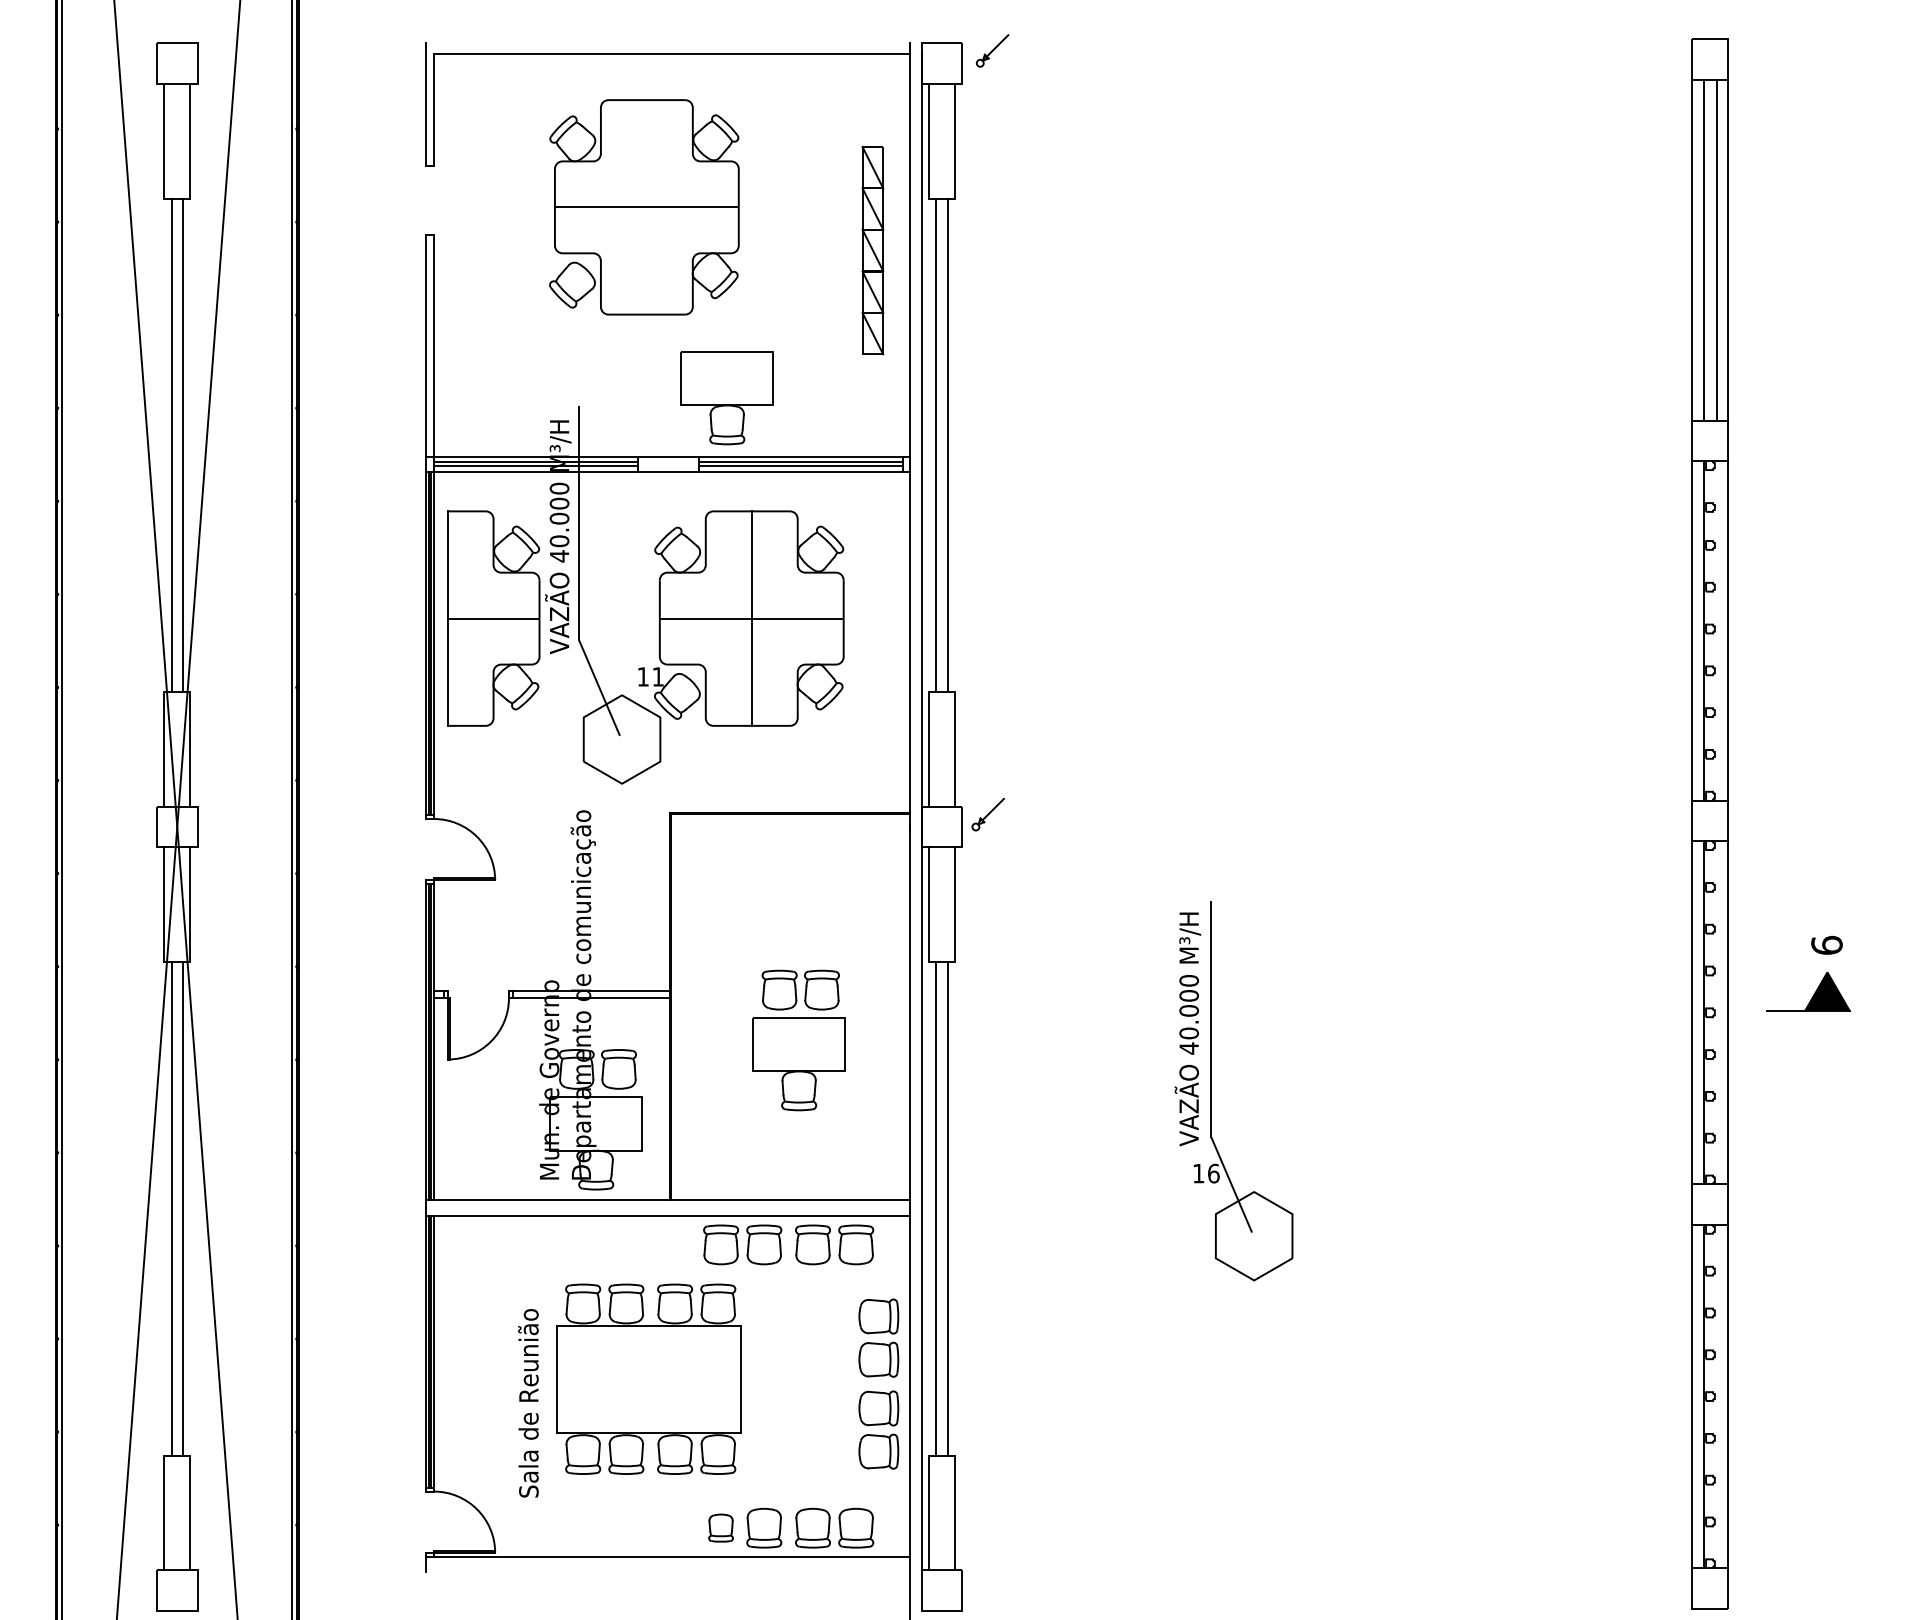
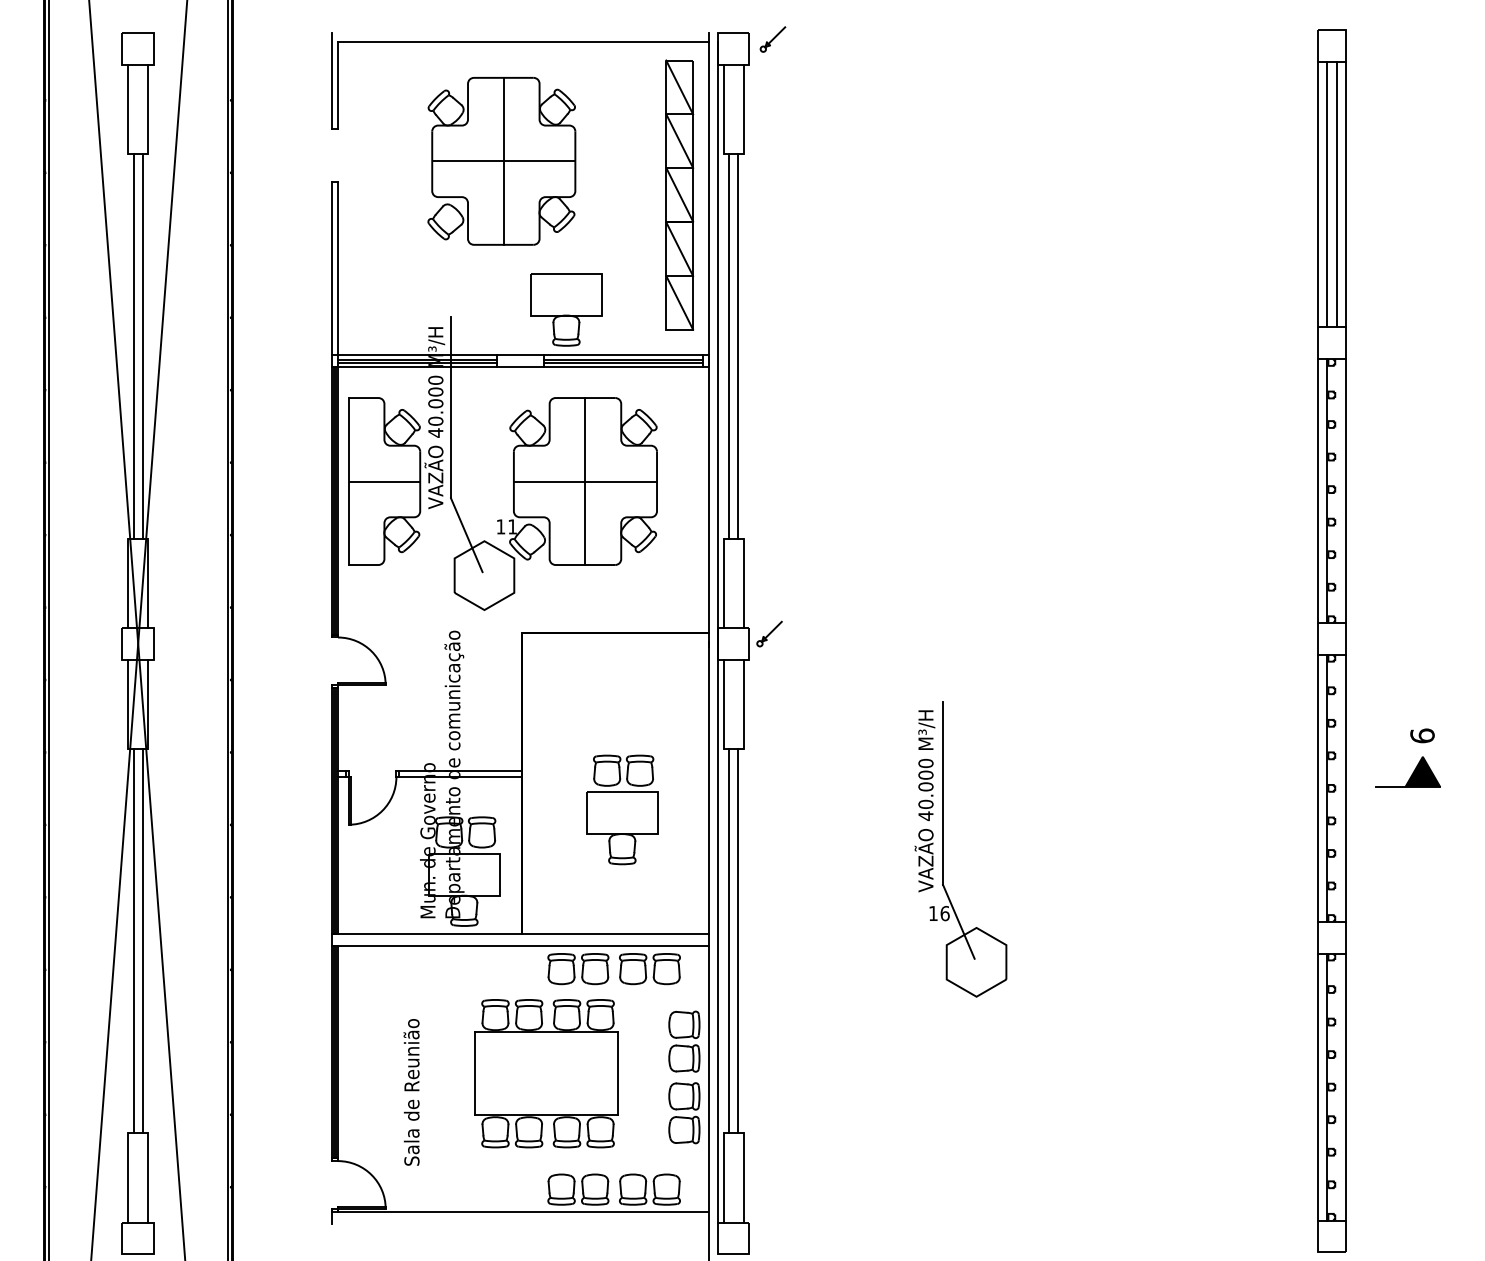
line: (646, 207) -> (503, 161), added
part: (872, 250) -> (679, 194), size x1.67
part: (648, 1378) -> (546, 1073), moved
part: (720, 1527) -> (561, 1189), size x1.43

